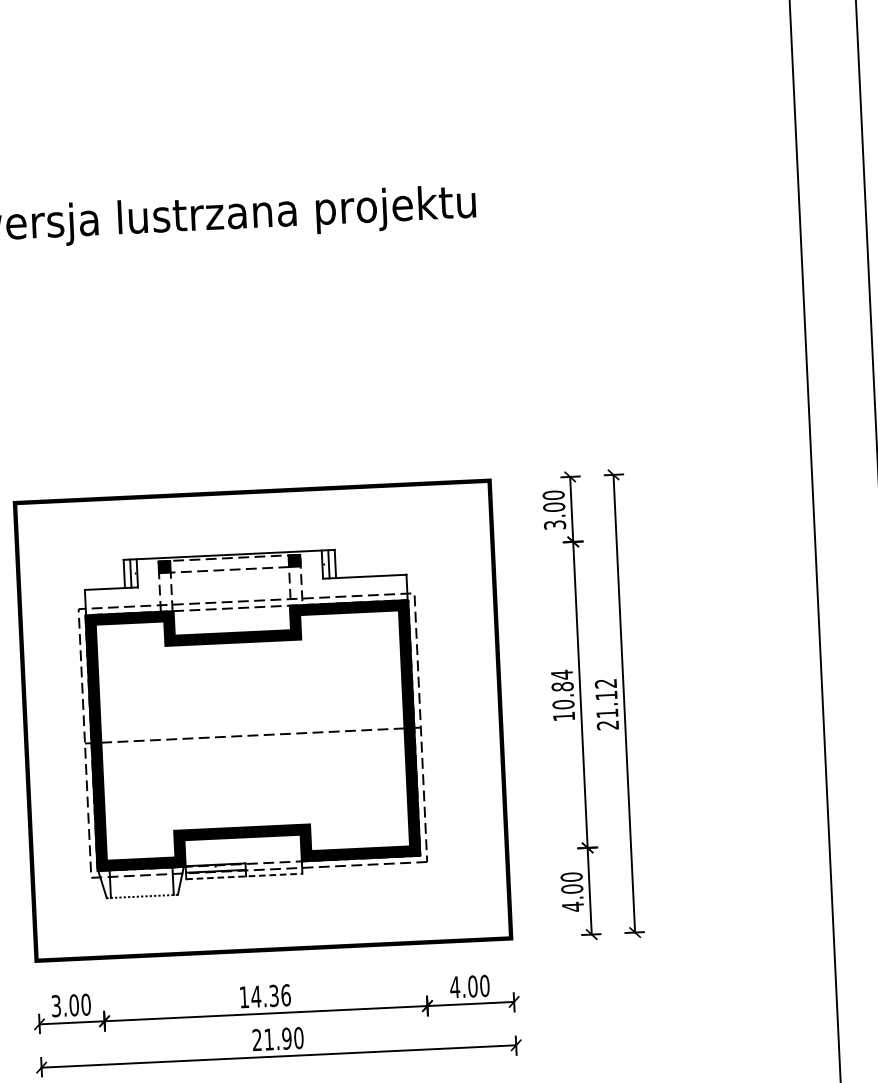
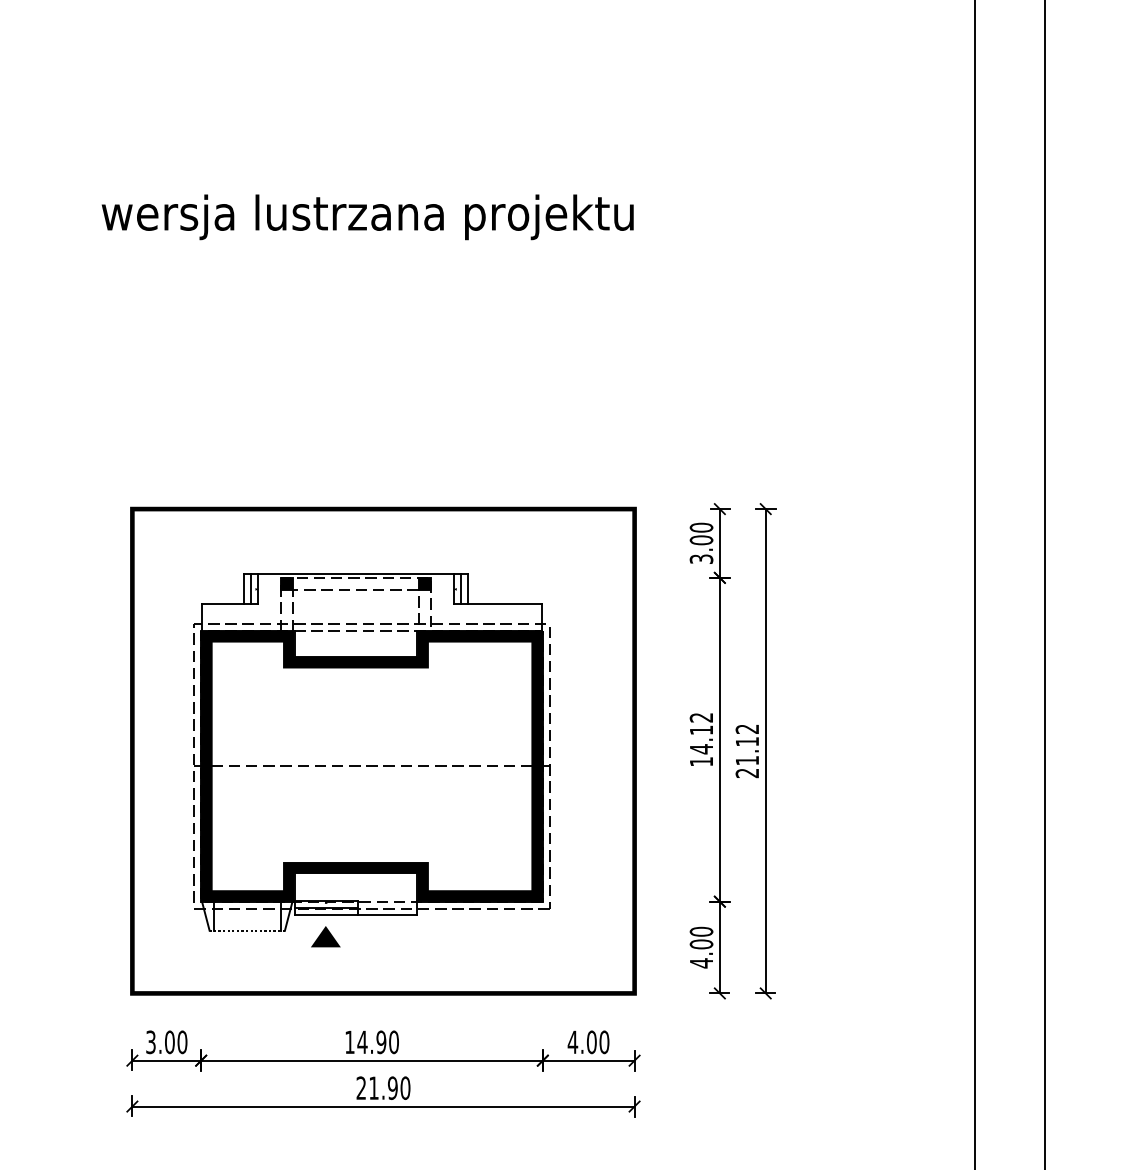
text: (562, 689) -> (701, 733), 10.84 -> 14.12
line: (244, 876) -> (356, 914), dashed -> solid
part: (216, 898) -> (325, 936), added
text: (279, 994) -> (387, 1041), 14.36 -> 14.90

